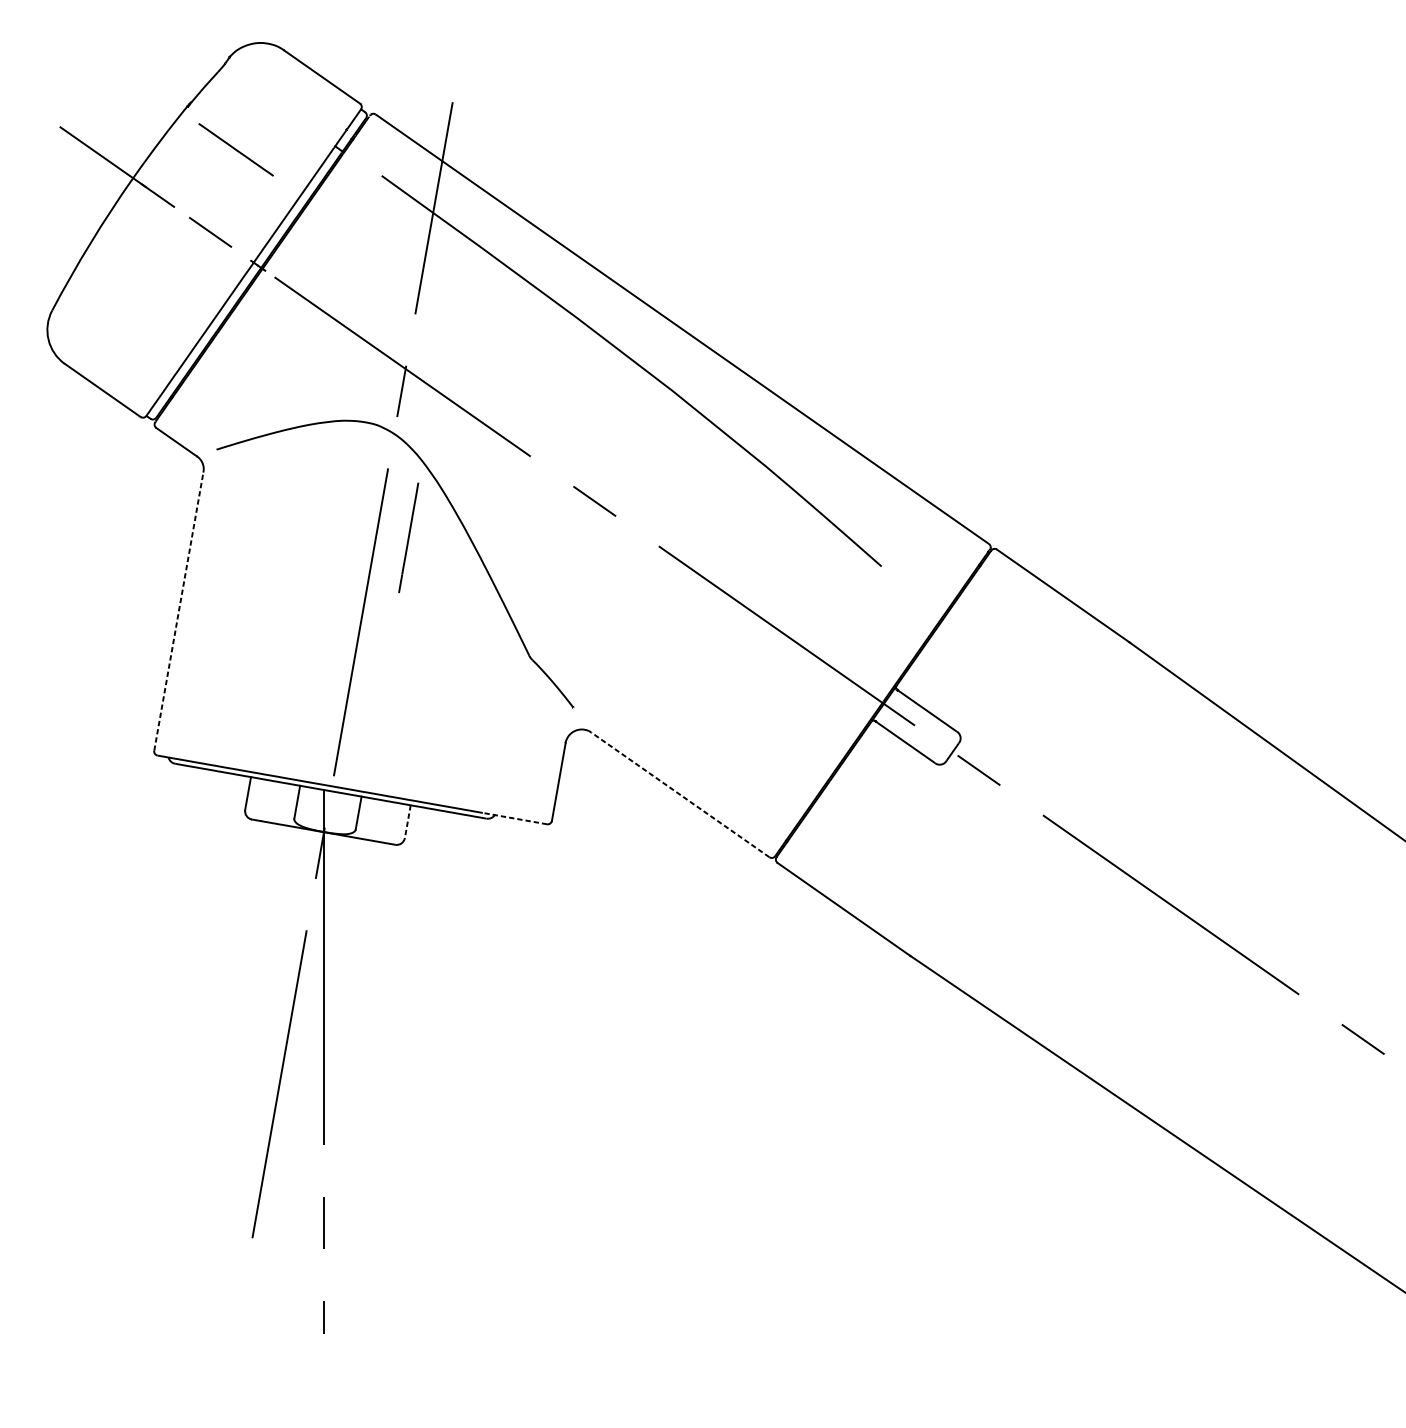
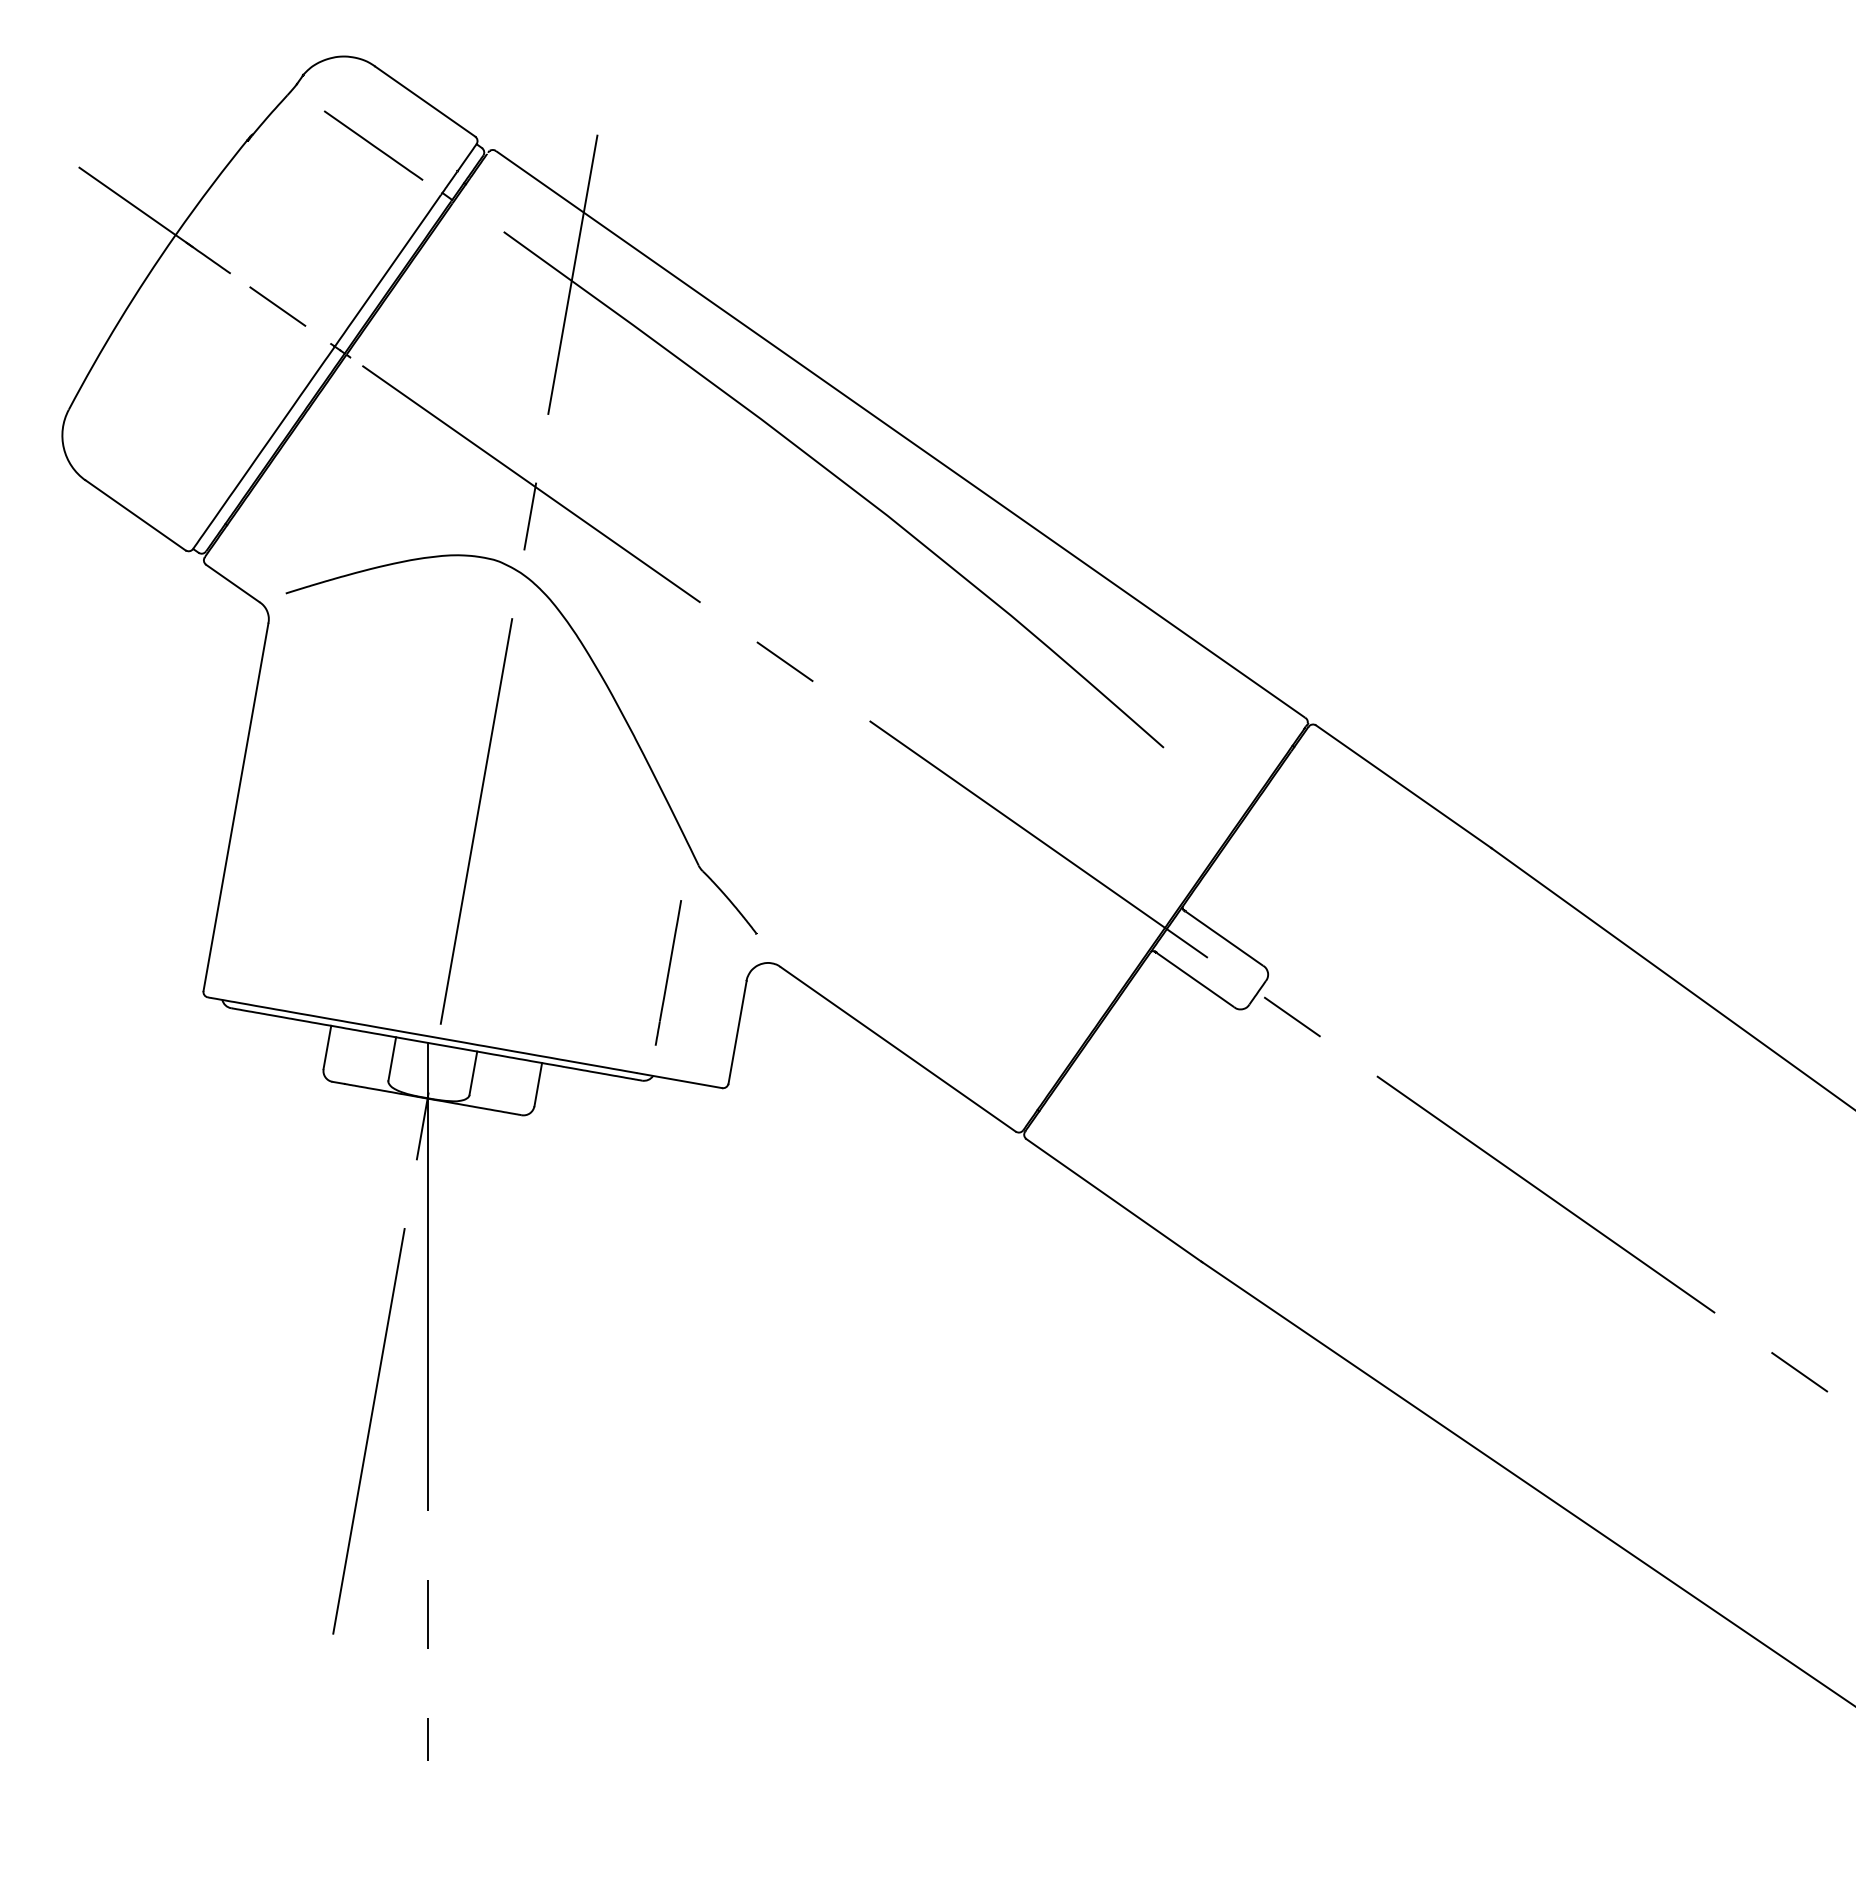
line: (236, 149) -> (373, 145), moved
line: (407, 537) -> (667, 972), moved
line: (178, 611) -> (235, 807), dashed -> solid
line: (679, 795) -> (897, 1049), dashed -> solid
line: (514, 818) -> (679, 1080), dashed -> solid
line: (407, 821) -> (538, 1084), dashed -> solid

